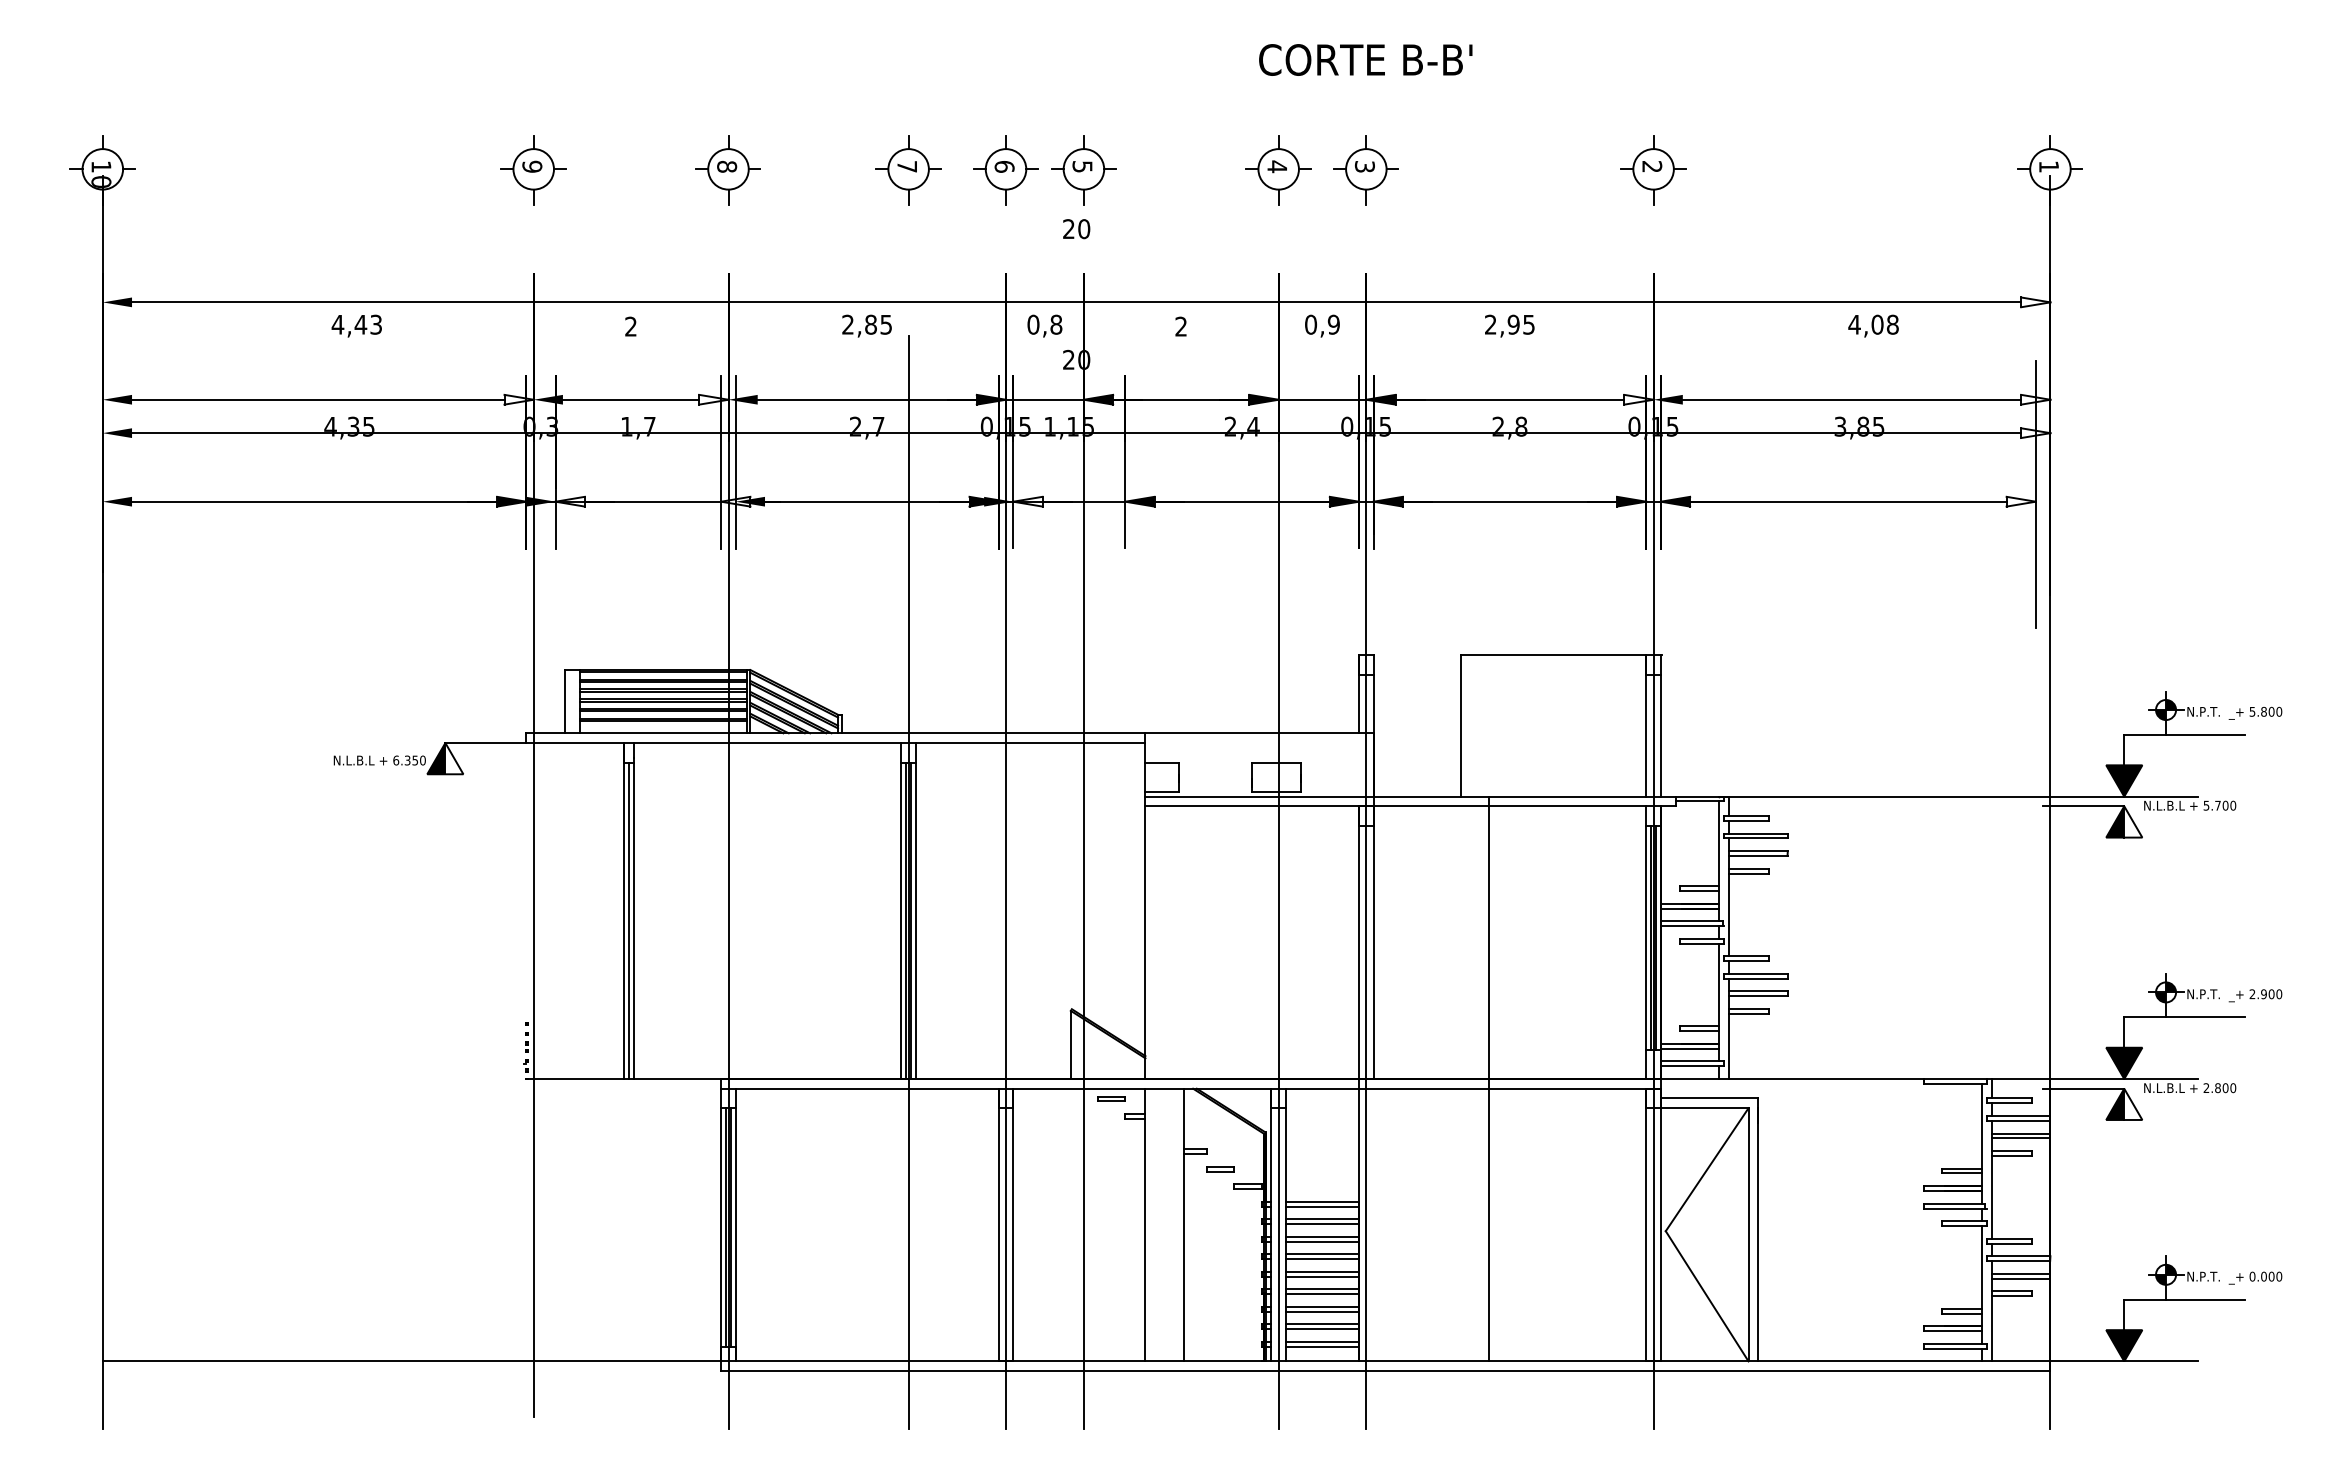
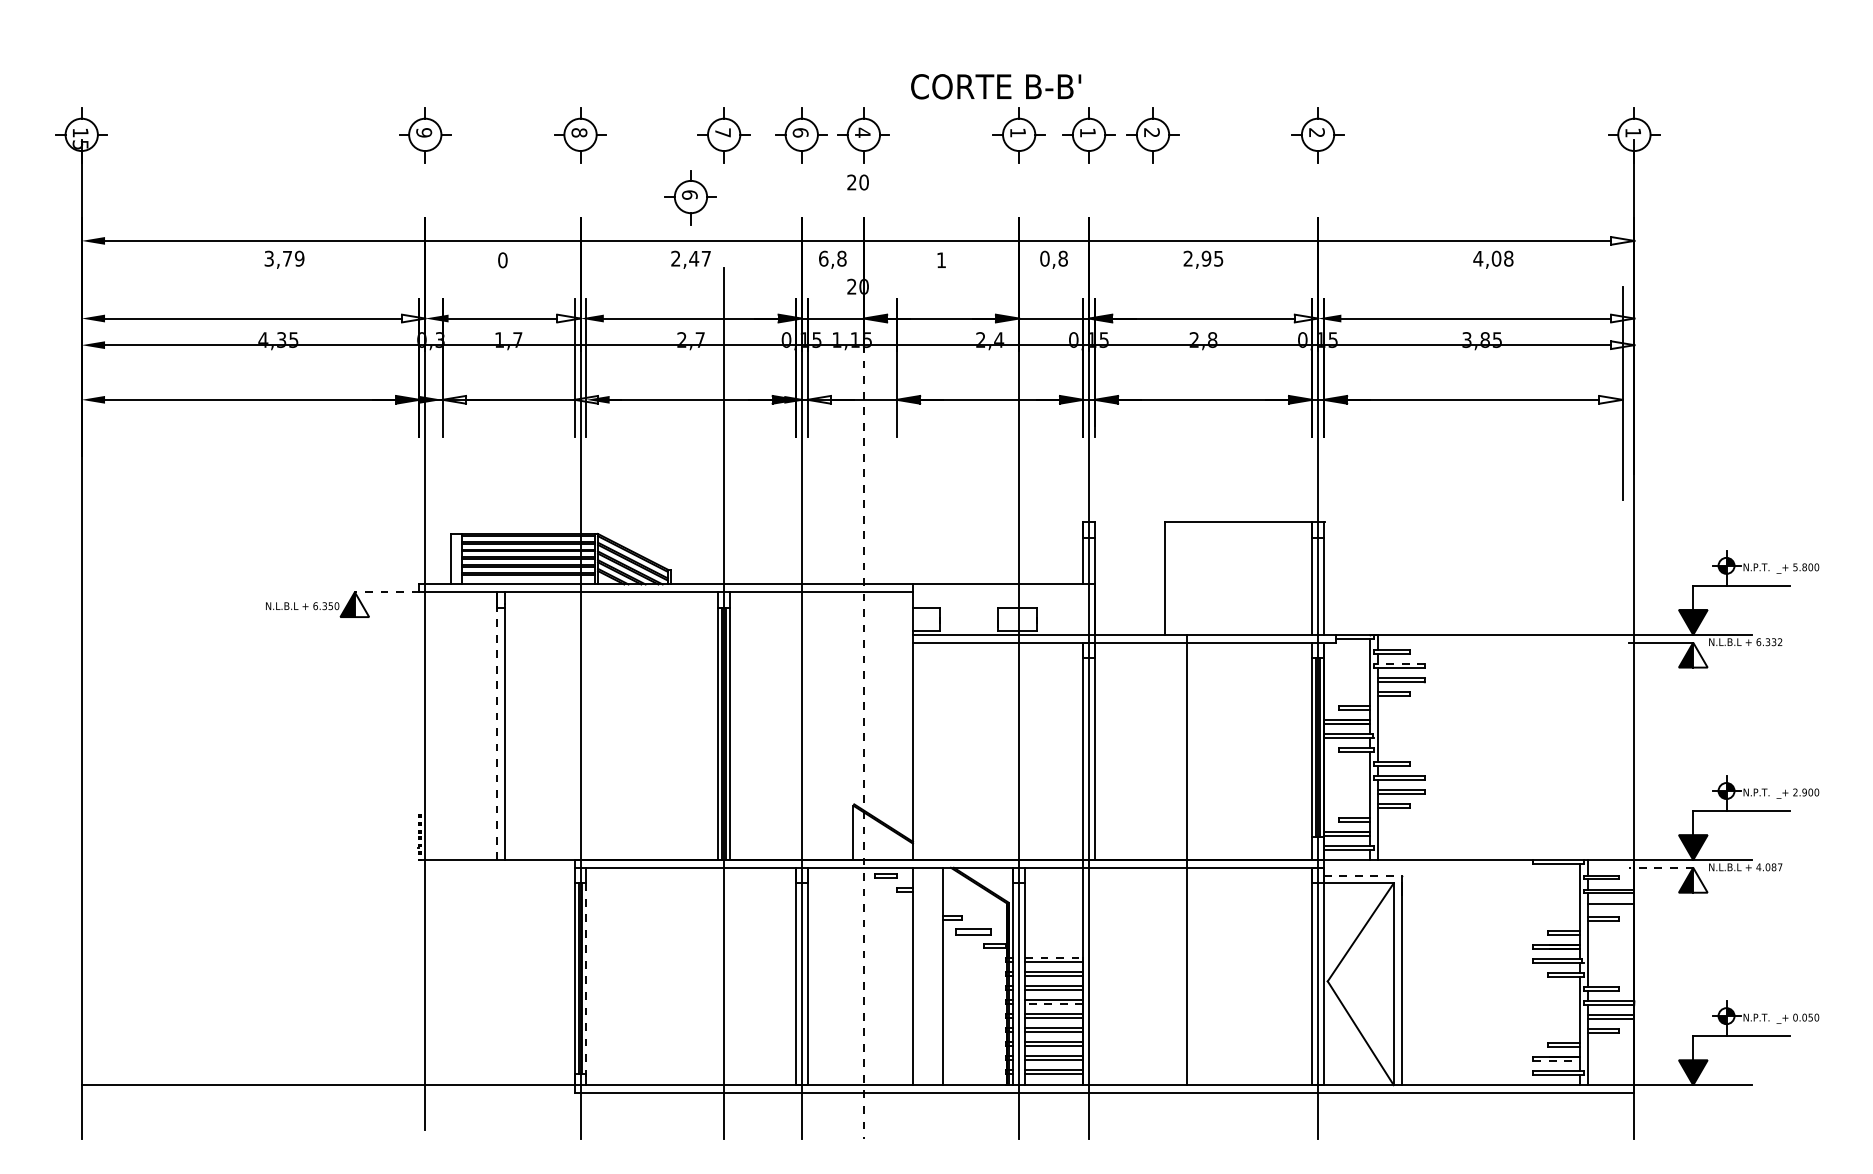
text: (1365, 59) -> (995, 86), moved
text: (1082, 166) -> (862, 132), 5 -> 4
text: (1276, 166) -> (1017, 132), 4 -> 1
text: (1364, 166) -> (1087, 132), 3 -> 1
part: (1446, 170) -> (1152, 135), added
text: (101, 182) -> (80, 145), 10 -> 15
part: (866, 248) -> (690, 197), added
text: (356, 324) -> (283, 258), 4,43 -> 3,79
text: (877, 324) -> (699, 258), 2,85 -> 2,47
text: (1033, 324) -> (823, 258), 0,8 -> 6,8
text: (1333, 324) -> (1062, 258), 0,9 -> 0,8
text: (631, 326) -> (503, 260), 2 -> 0
text: (1180, 326) -> (940, 260), 2 -> 1
line: (485, 743) -> (386, 592), solid -> dashed
text: (2219, 805) -> (1769, 642), 5.700 -> 6.332
line: (1756, 833) -> (1400, 664), solid -> dashed
line: (1083, 882) -> (863, 703), solid -> dashed
line: (623, 918) -> (496, 732), solid -> dashed
line: (628, 920) -> (500, 733), removed
line: (2083, 1088) -> (1660, 867), solid -> dashed
text: (2219, 1088) -> (1769, 867), 2.800 -> 4.087
line: (1709, 1098) -> (1362, 875), solid -> dashed
line: (2020, 1138) -> (1610, 907), removed
part: (1220, 1169) -> (972, 932), size x1.6
line: (1322, 1201) -> (1054, 957), solid -> dashed
line: (735, 1234) -> (586, 984), solid -> dashed
line: (1322, 1259) -> (1054, 1003), solid -> dashed
text: (2271, 1276) -> (1810, 1017), 0.000 -> 0.050
line: (1953, 1331) -> (1557, 1061), solid -> dashed

